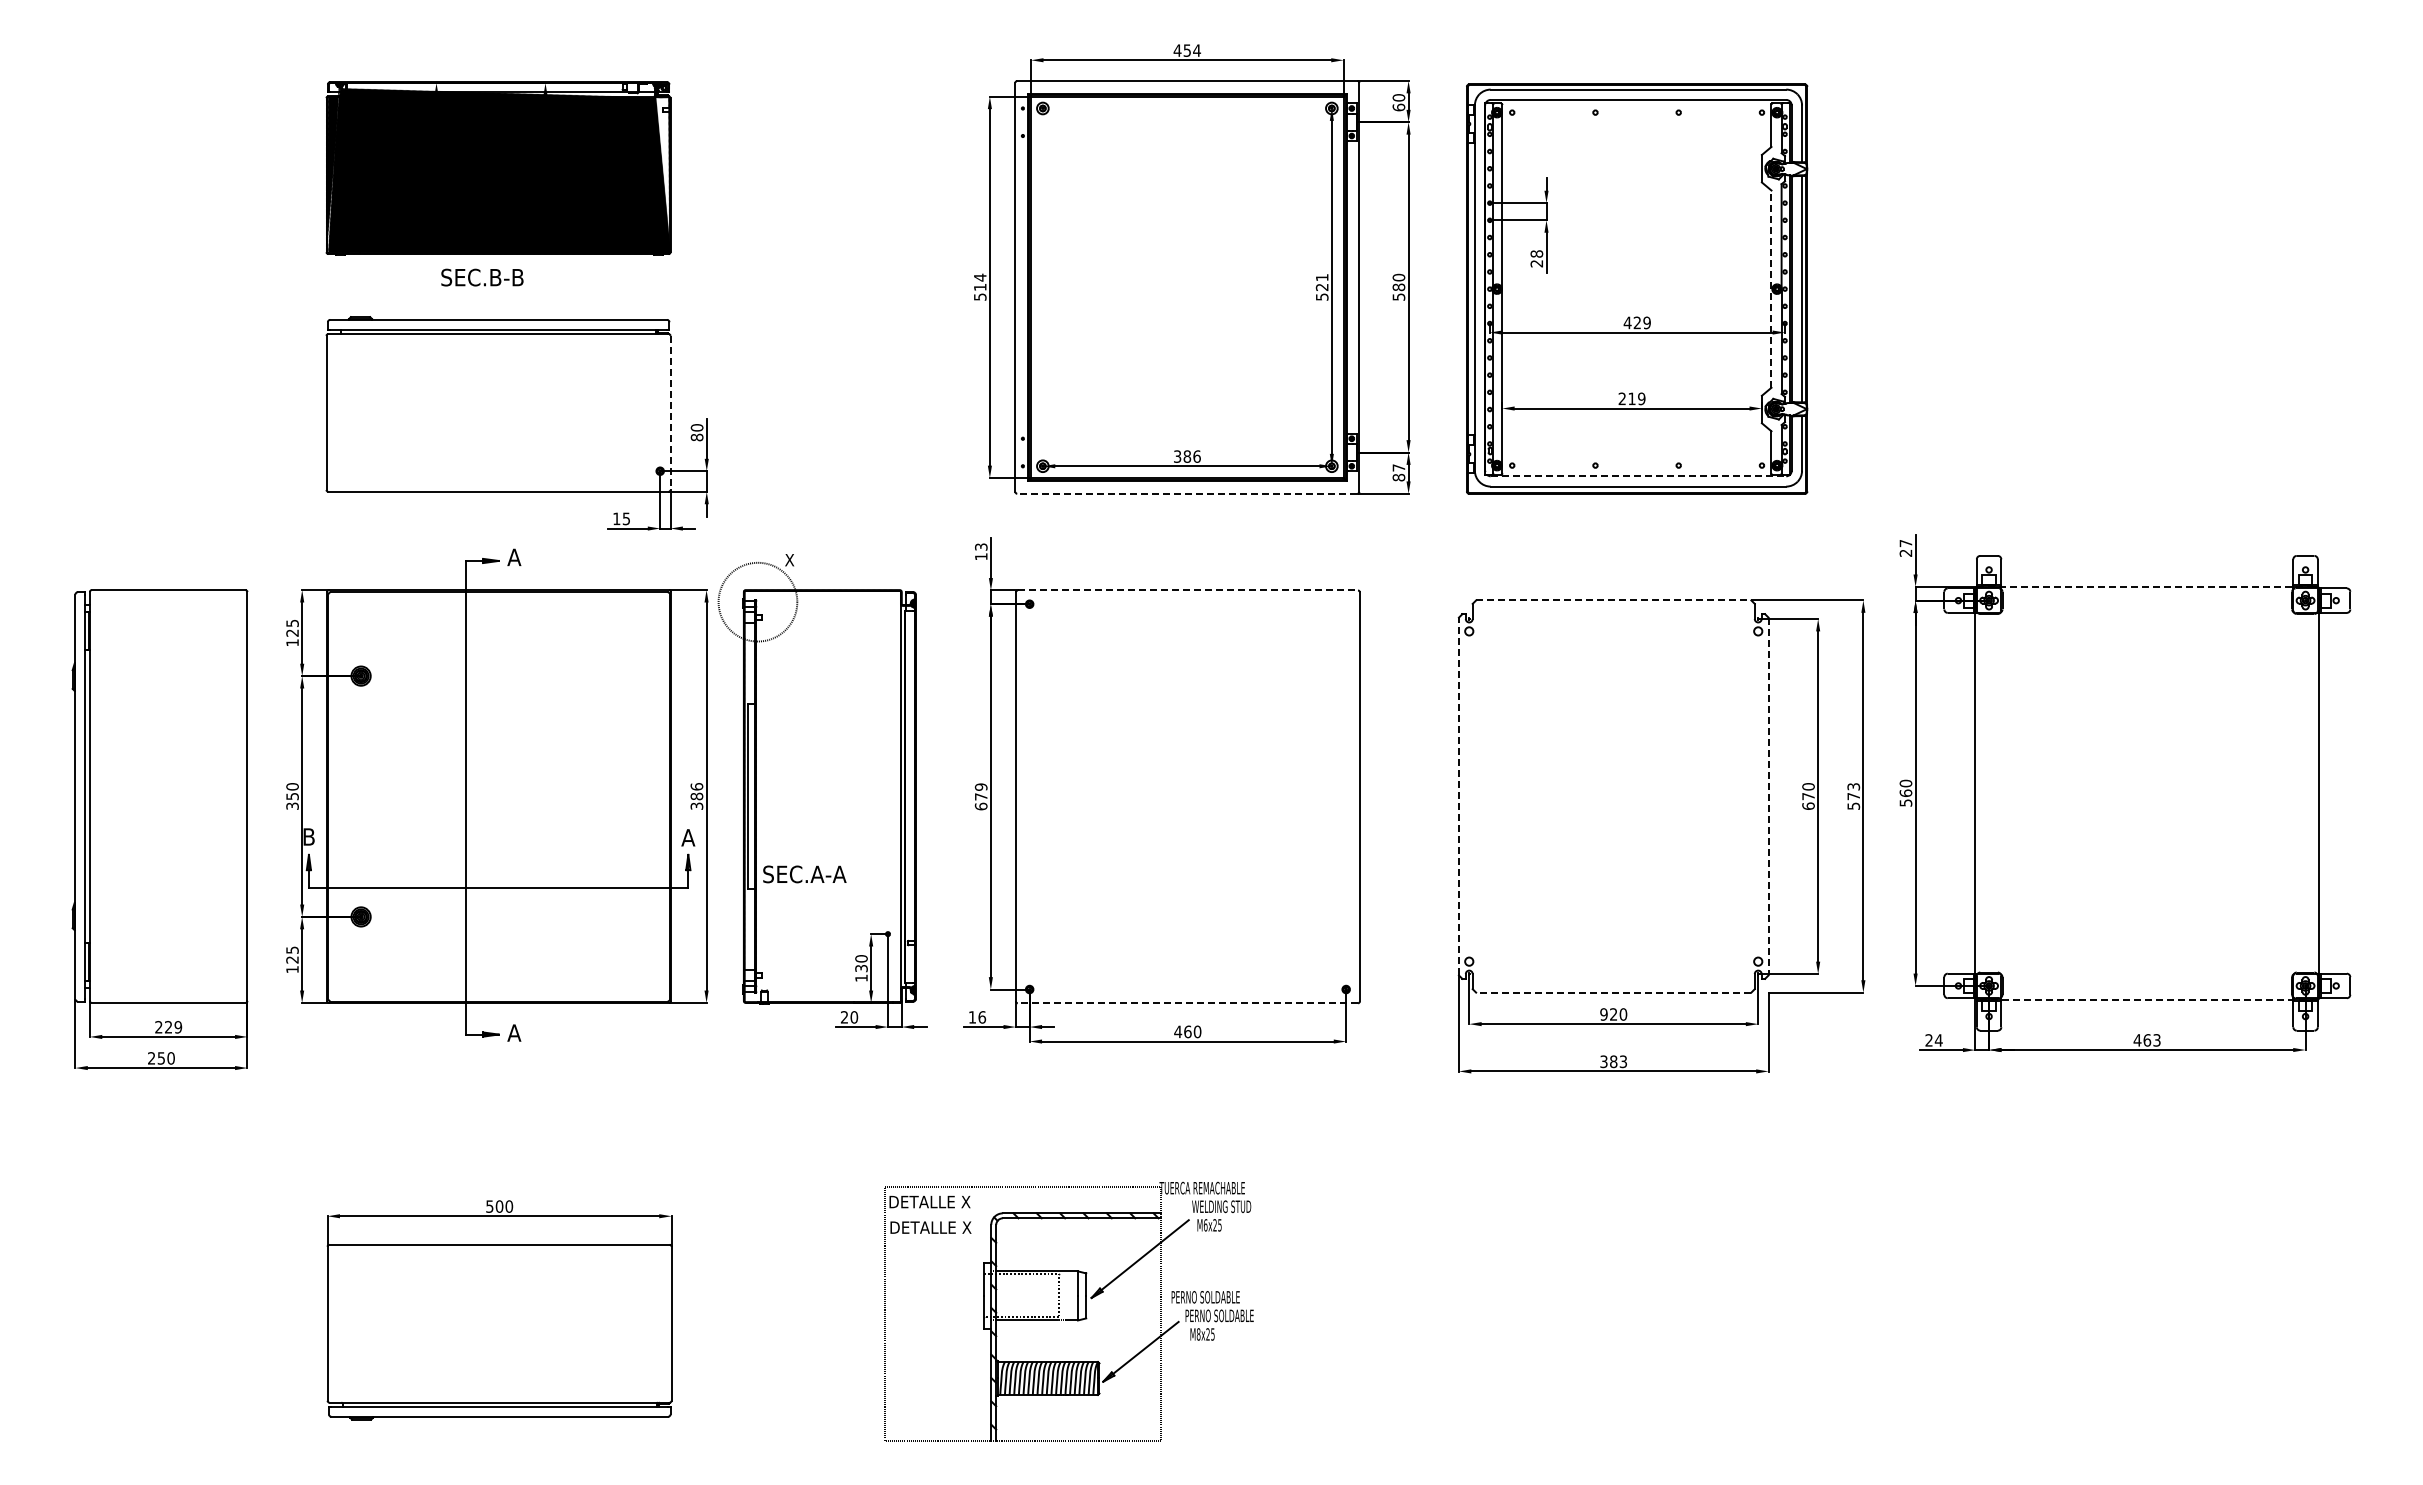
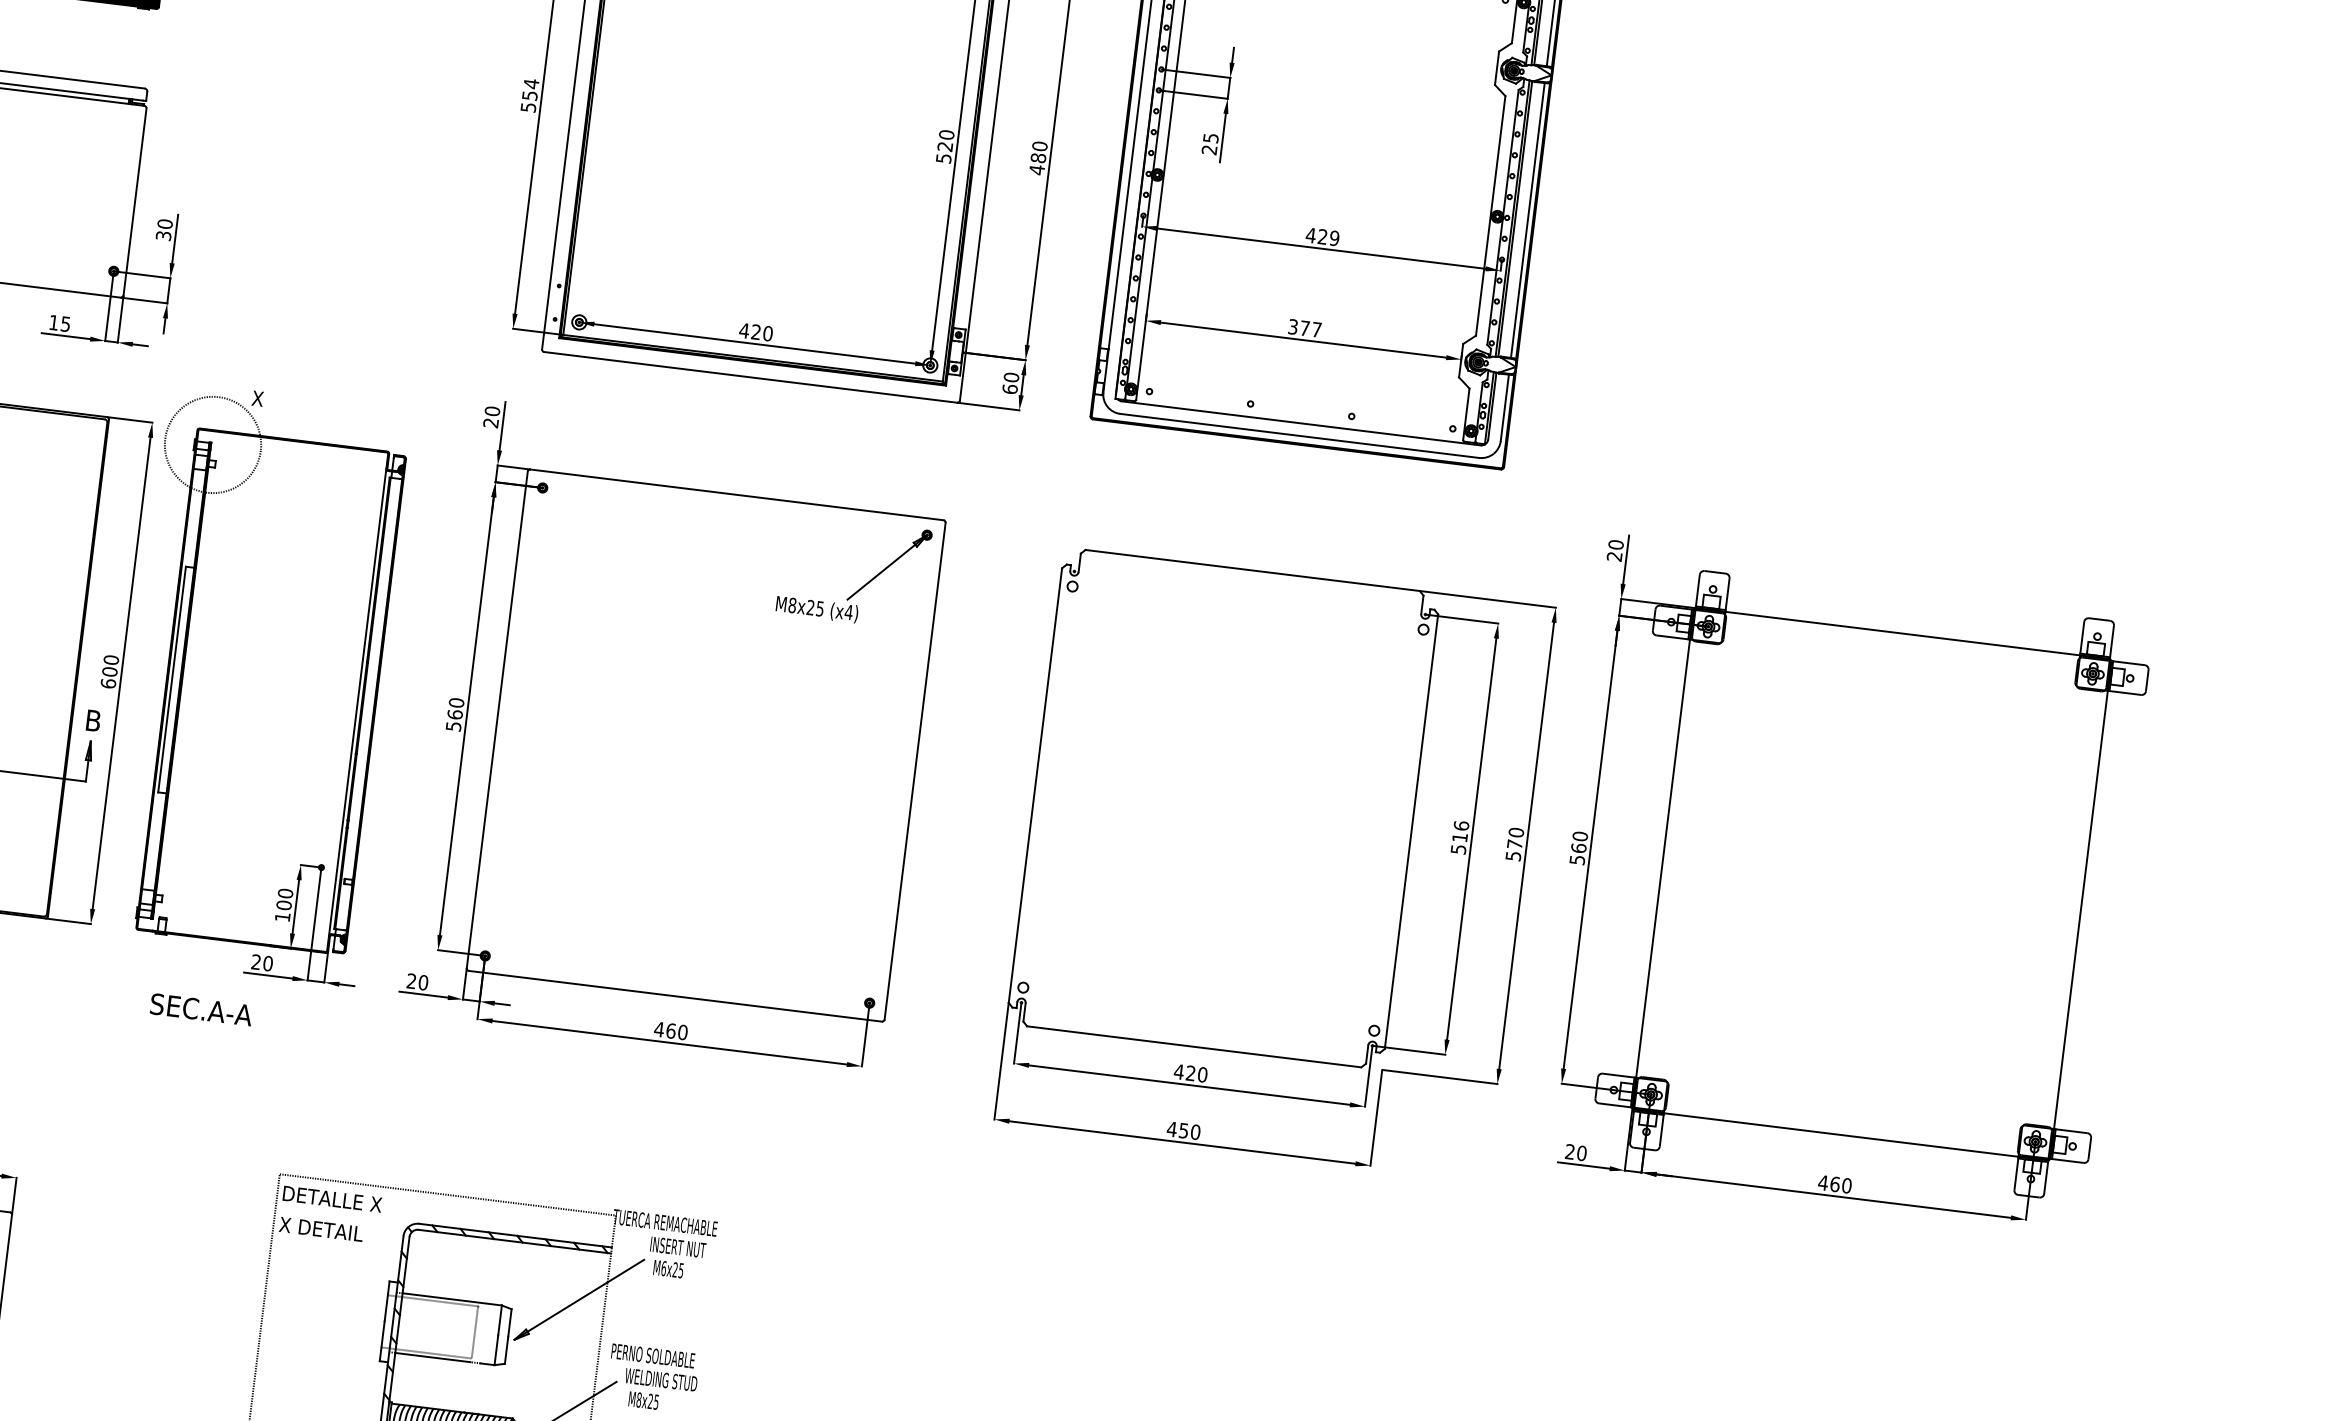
text: (1536, 253) -> (1210, 137), 28 -> 25
text: (1321, 277) -> (945, 134), 521 -> 520
text: (980, 286) -> (530, 94), 514 -> 554
line: (1771, 289) -> (1490, 216), dashed -> solid
text: (1398, 297) -> (1036, 170), 580 -> 480
text: (1631, 398) -> (1304, 327), 219 -> 377
line: (670, 413) -> (134, 202), dashed -> solid
text: (697, 437) -> (164, 235), 80 -> 30
text: (1186, 456) -> (755, 331), 386 -> 420
text: (1398, 472) -> (1010, 382), 87 -> 60
line: (1638, 476) -> (1301, 423), dashed -> solid
line: (1186, 493) -> (749, 376), dashed -> solid
text: (1905, 543) -> (1615, 544), 27 -> 20
text: (981, 551) -> (492, 416), 13 -> 20
line: (2147, 586) -> (1903, 633), dashed -> solid
line: (1188, 590) -> (737, 494), dashed -> solid
line: (1613, 600) -> (1252, 570), dashed -> solid
part: (1300, 650) -> (864, 584), added
text: (1853, 786) -> (1516, 832), 573 -> 570
text: (696, 796) -> (109, 671), 386 -> 600
text: (980, 796) -> (454, 714), 679 -> 560
line: (1458, 796) -> (1034, 785), dashed -> solid
line: (1768, 796) -> (1411, 831), dashed -> solid
text: (1808, 796) -> (1459, 837), 670 -> 516
text: (688, 837) -> (93, 720), A -> B
text: (804, 874) -> (201, 1009), moved
text: (861, 968) -> (284, 905), 130 -> 100
line: (1613, 992) -> (1193, 1046), dashed -> solid
line: (2146, 999) -> (1840, 1134), dashed -> solid
line: (1187, 1003) -> (674, 996), dashed -> solid
text: (1603, 1014) -> (1178, 1071), 920 -> 420
text: (977, 1017) -> (417, 982), 16 -> 20
text: (1938, 1040) -> (1581, 1153), 24 -> 20
text: (2156, 1040) -> (1846, 1185), 463 -> 460
text: (1613, 1061) -> (1183, 1130), 383 -> 450
text: (1221, 1206) -> (685, 1248), WELDING STUD -> INSERT NUT
text: (930, 1227) -> (329, 1230), DETALLE X -> X DETAIL
text: (1219, 1315) -> (667, 1380), PERNO SOLDABLE -> WELDING STUD

